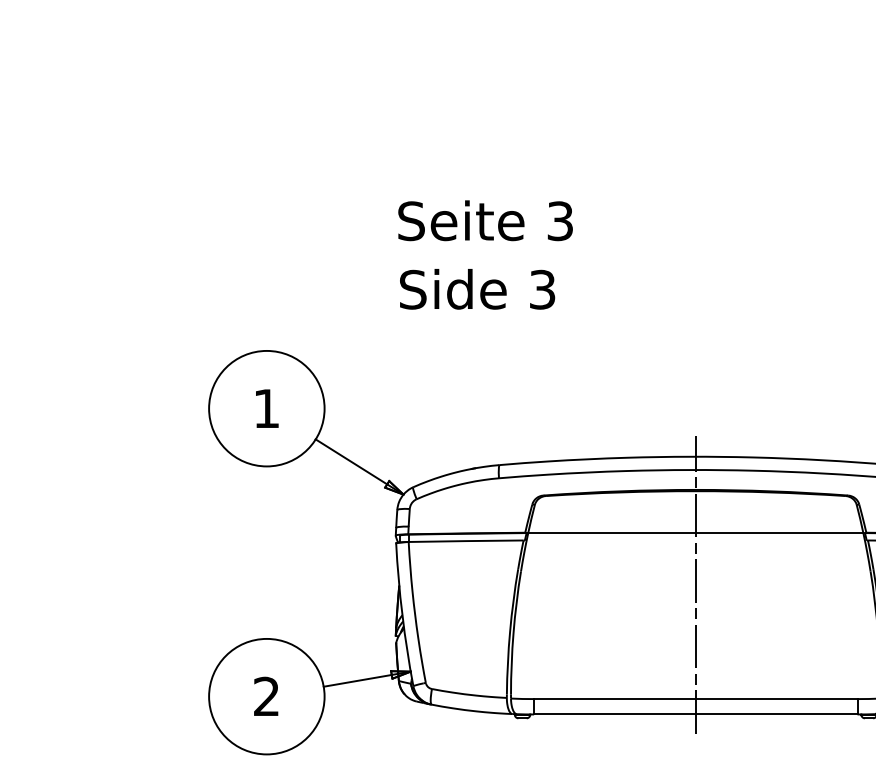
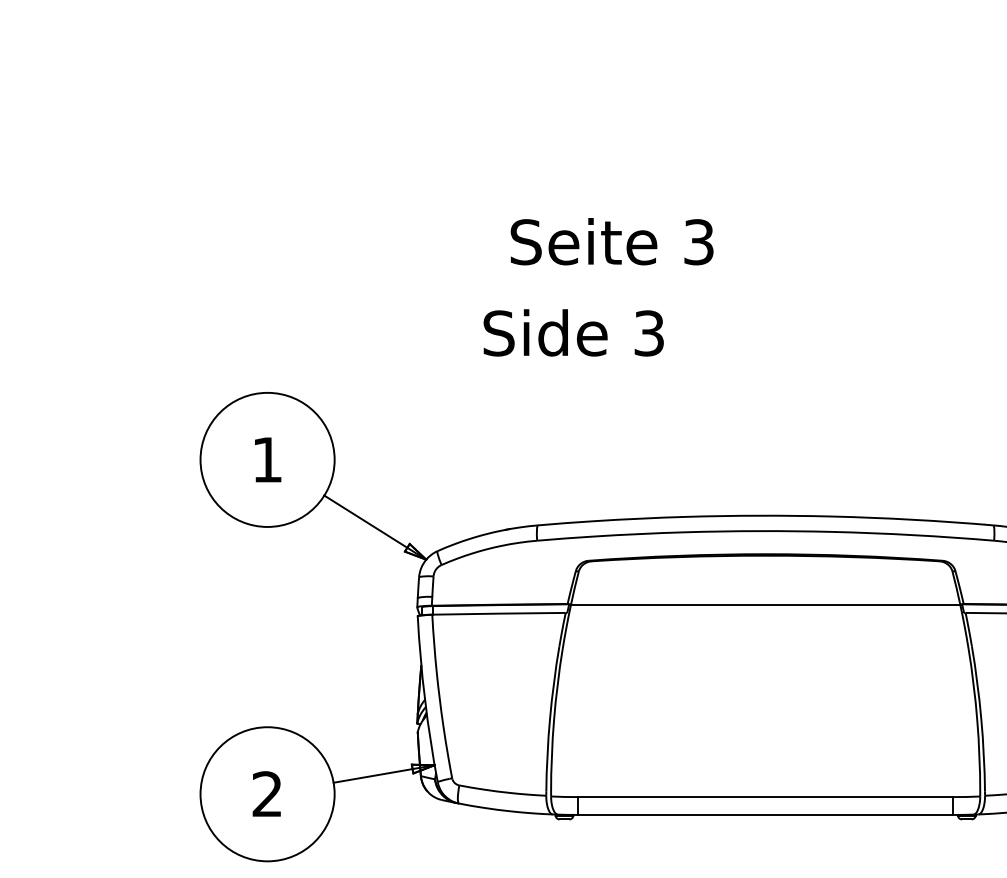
text: (485, 220) -> (612, 241), moved
text: (477, 289) -> (573, 333), moved
line: (695, 584) -> (765, 664), removed

